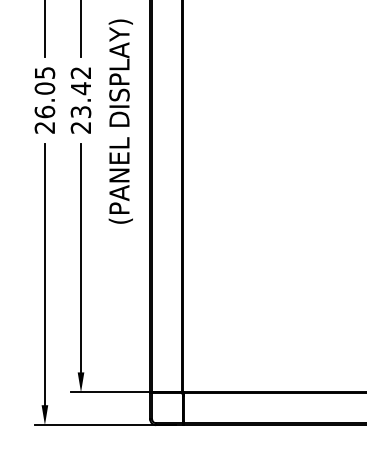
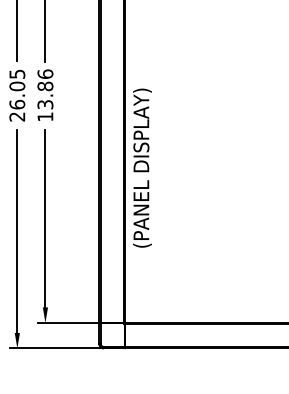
text: (81, 100) -> (45, 95), 23.42 -> 13.86
text: (120, 120) -> (142, 167), moved

